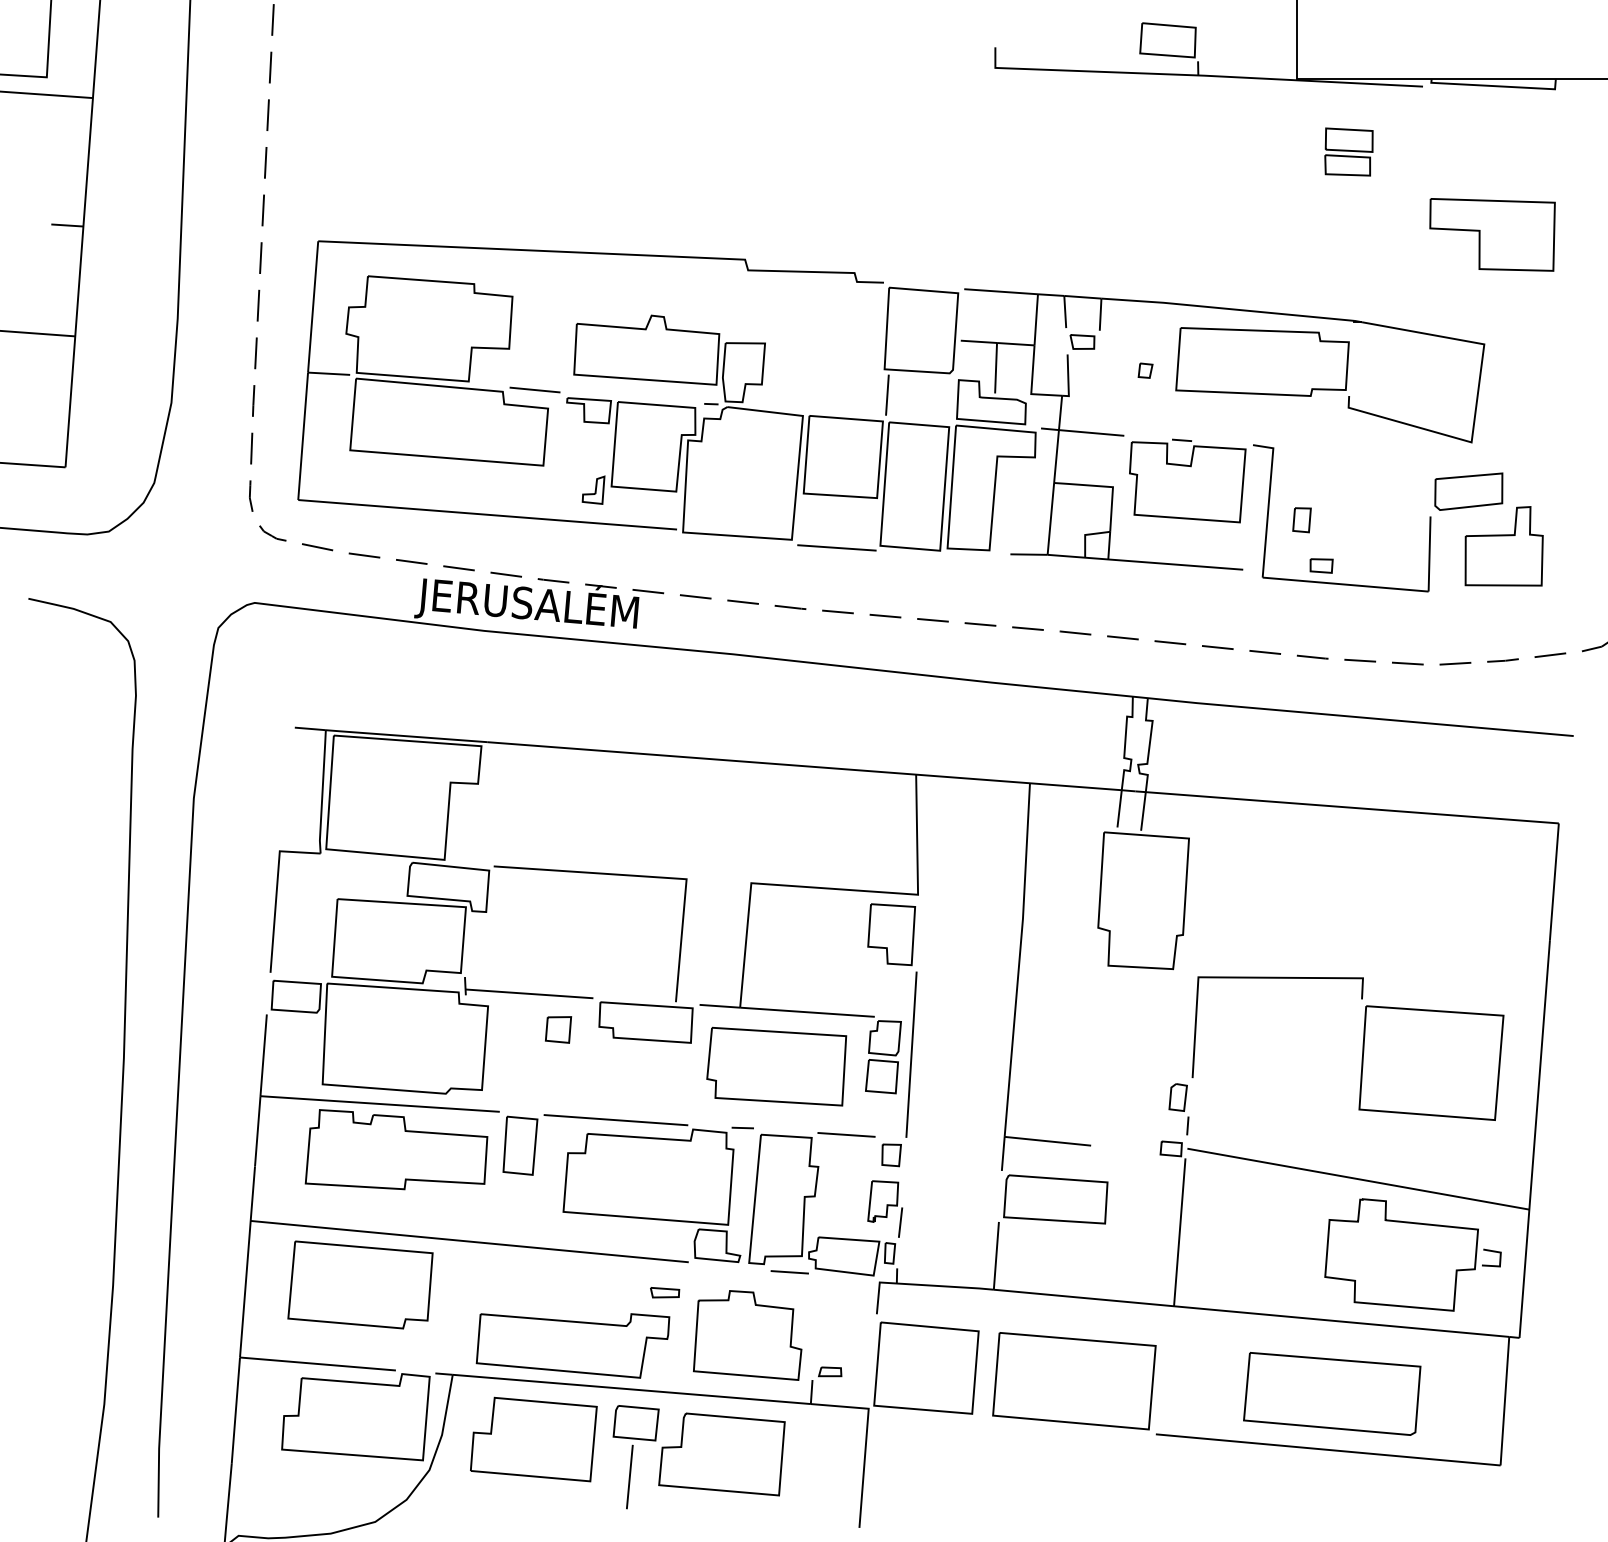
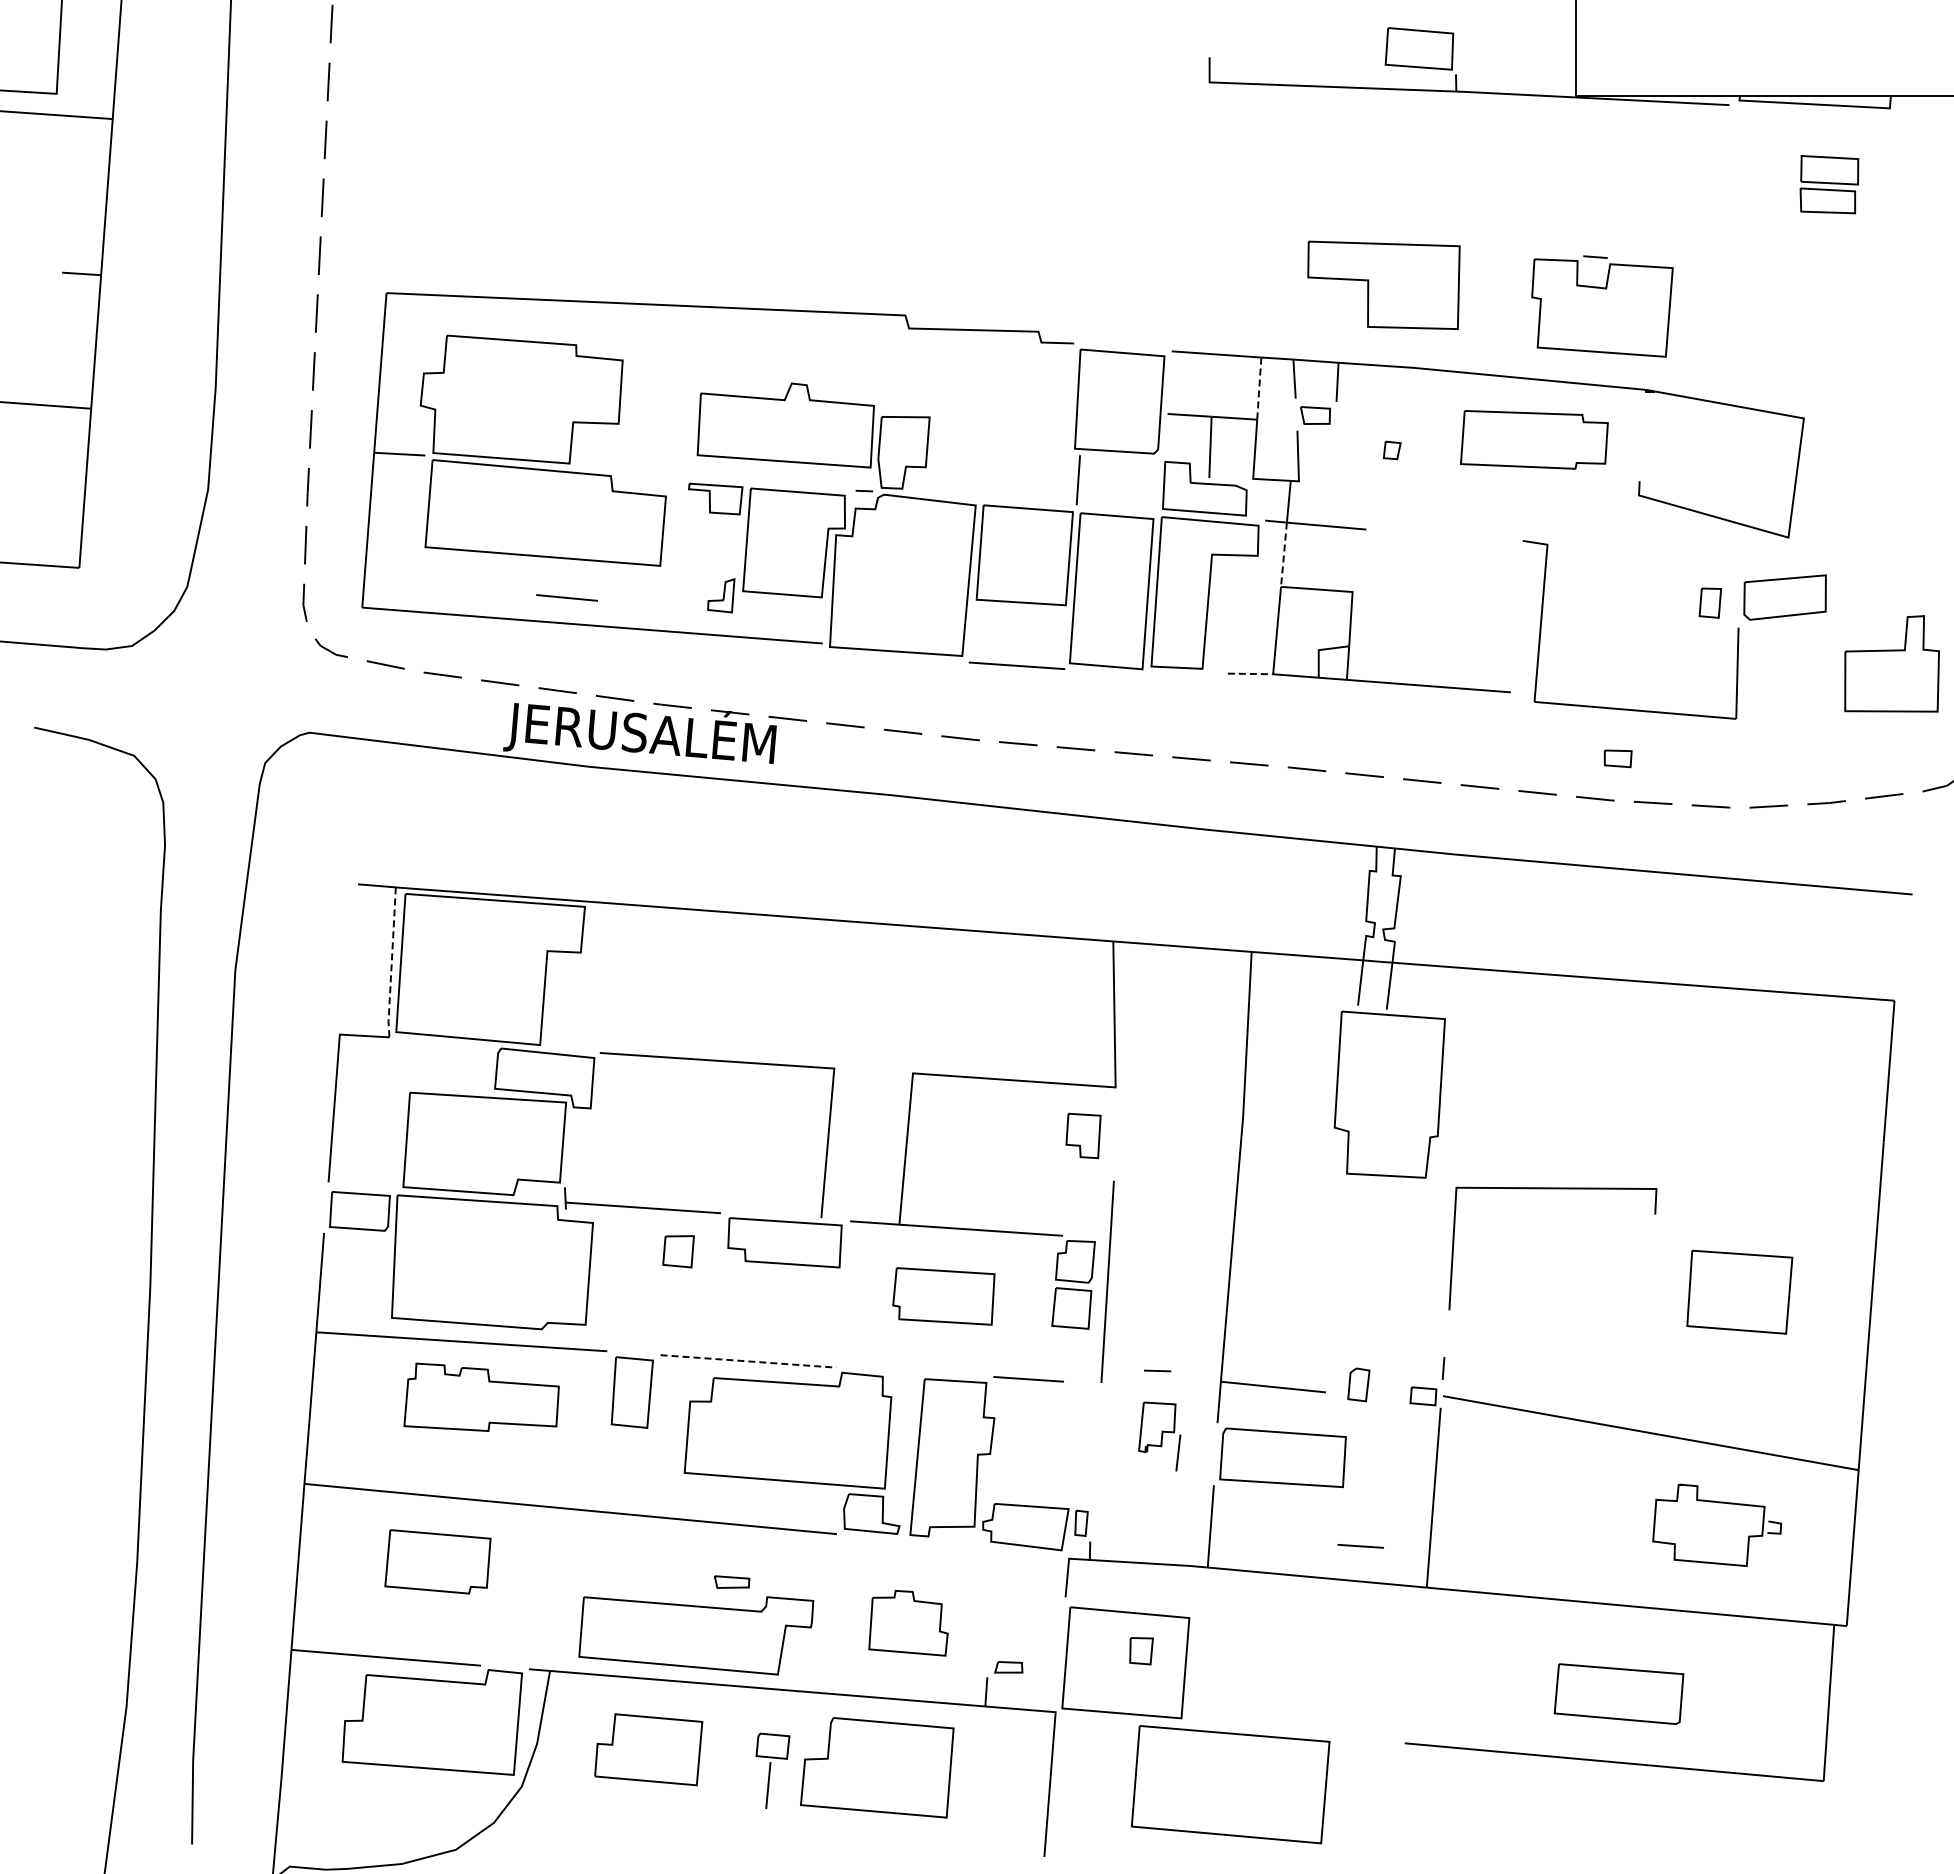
part: (1349, 151) -> (1829, 184), moved
part: (1492, 234) -> (1383, 284), moved
line: (1036, 318) -> (1259, 387), solid -> dashed
part: (1262, 361) -> (1534, 439), size x0.7
line: (534, 389) -> (566, 597), moved
line: (1056, 457) -> (1283, 555), solid -> dashed
part: (1187, 480) -> (1602, 306), moved
part: (1301, 519) -> (1709, 602), moved
part: (1503, 545) -> (1891, 663), moved
line: (1029, 554) -> (1250, 673), solid -> dashed
part: (1321, 565) -> (1617, 758), moved
line: (322, 791) -> (391, 962), solid -> dashed
part: (891, 934) -> (1083, 1135), size x0.6
part: (1431, 1063) -> (1739, 1292), size x0.6
part: (776, 1066) -> (943, 1296), size x0.6
part: (1177, 1097) -> (1358, 1384), moved
line: (616, 1120) -> (748, 1361), solid -> dashed
line: (742, 1127) -> (1157, 1370), moved
part: (396, 1149) -> (481, 1397), size x0.7
part: (891, 1155) -> (1141, 1651), moved
part: (885, 1209) -> (1159, 1436), moved
part: (1412, 1255) -> (1716, 1525), size x0.6
line: (789, 1272) -> (1360, 1546), moved
part: (360, 1284) -> (437, 1561), size x0.6
part: (665, 1292) -> (732, 1581), moved
part: (747, 1335) -> (908, 1623), size x0.6
part: (1074, 1381) -> (1230, 1784), moved
part: (1331, 1393) -> (1618, 1693), size x0.6
part: (533, 1439) -> (648, 1749), size x0.7
part: (635, 1456) -> (772, 1770), size x0.6

